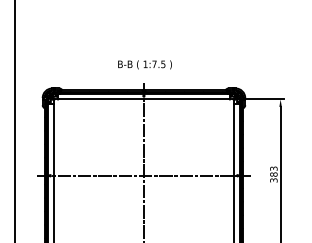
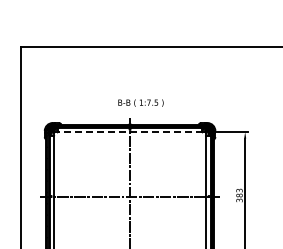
text: (144, 64) -> (140, 102), moved
line: (144, 99) -> (130, 132), solid -> dashed

